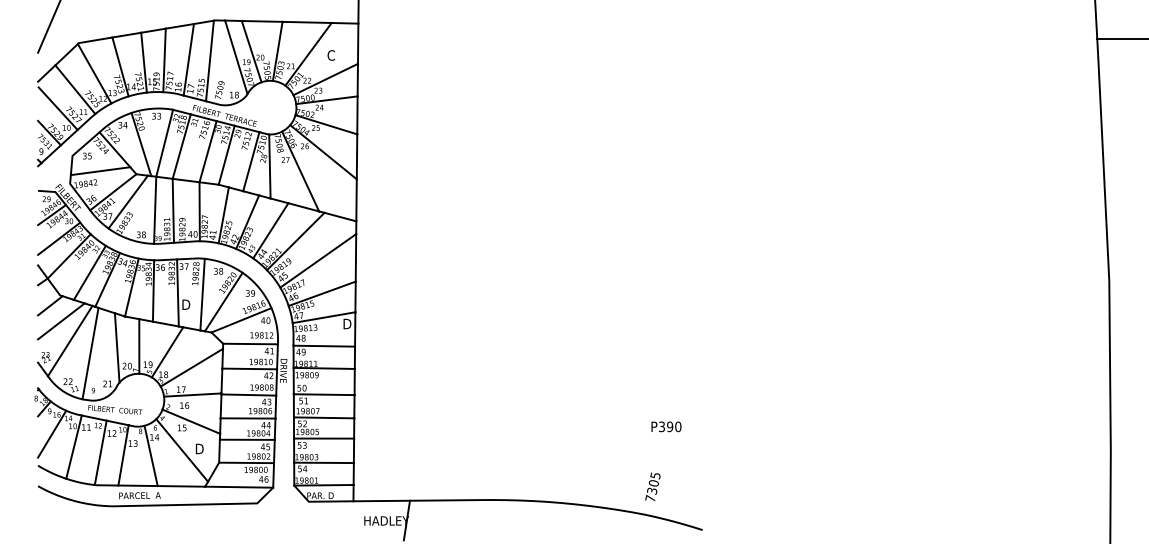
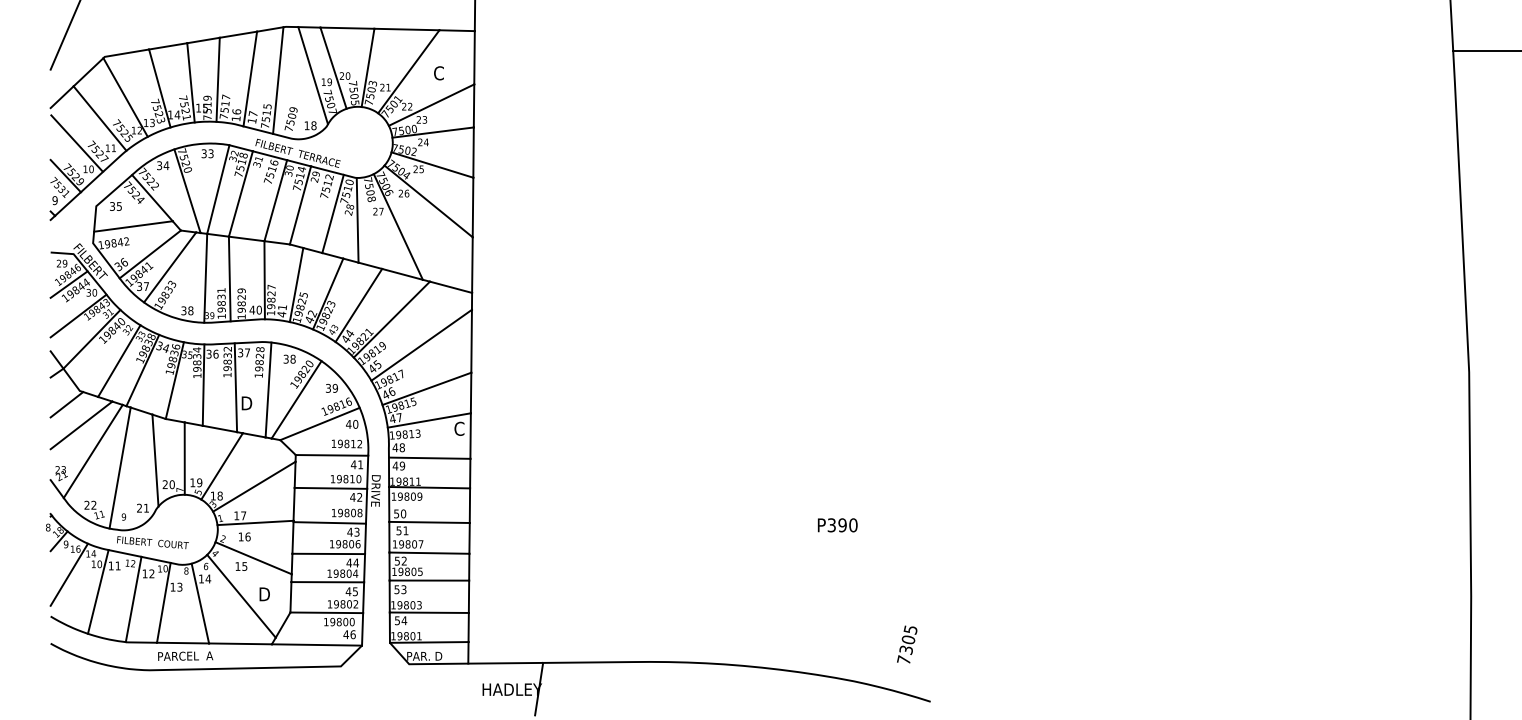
text: (347, 323) -> (460, 428), D -> C
text: (666, 426) -> (837, 524), moved
text: (652, 486) -> (906, 644), moved

